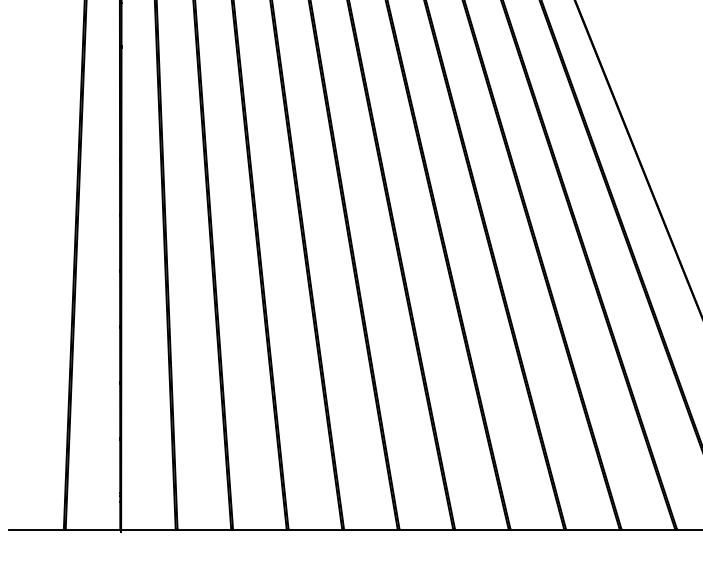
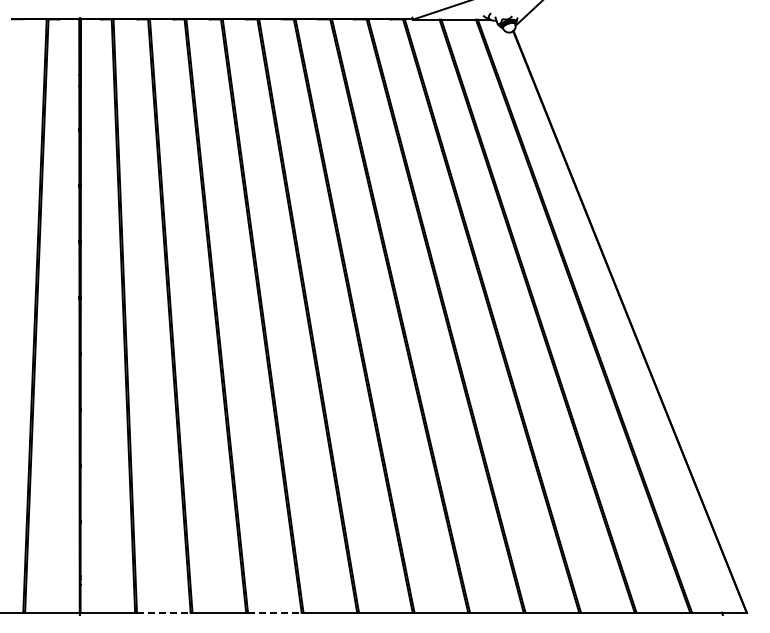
line: (205, 529) -> (164, 612), solid -> dashed
line: (316, 529) -> (275, 612), solid -> dashed

